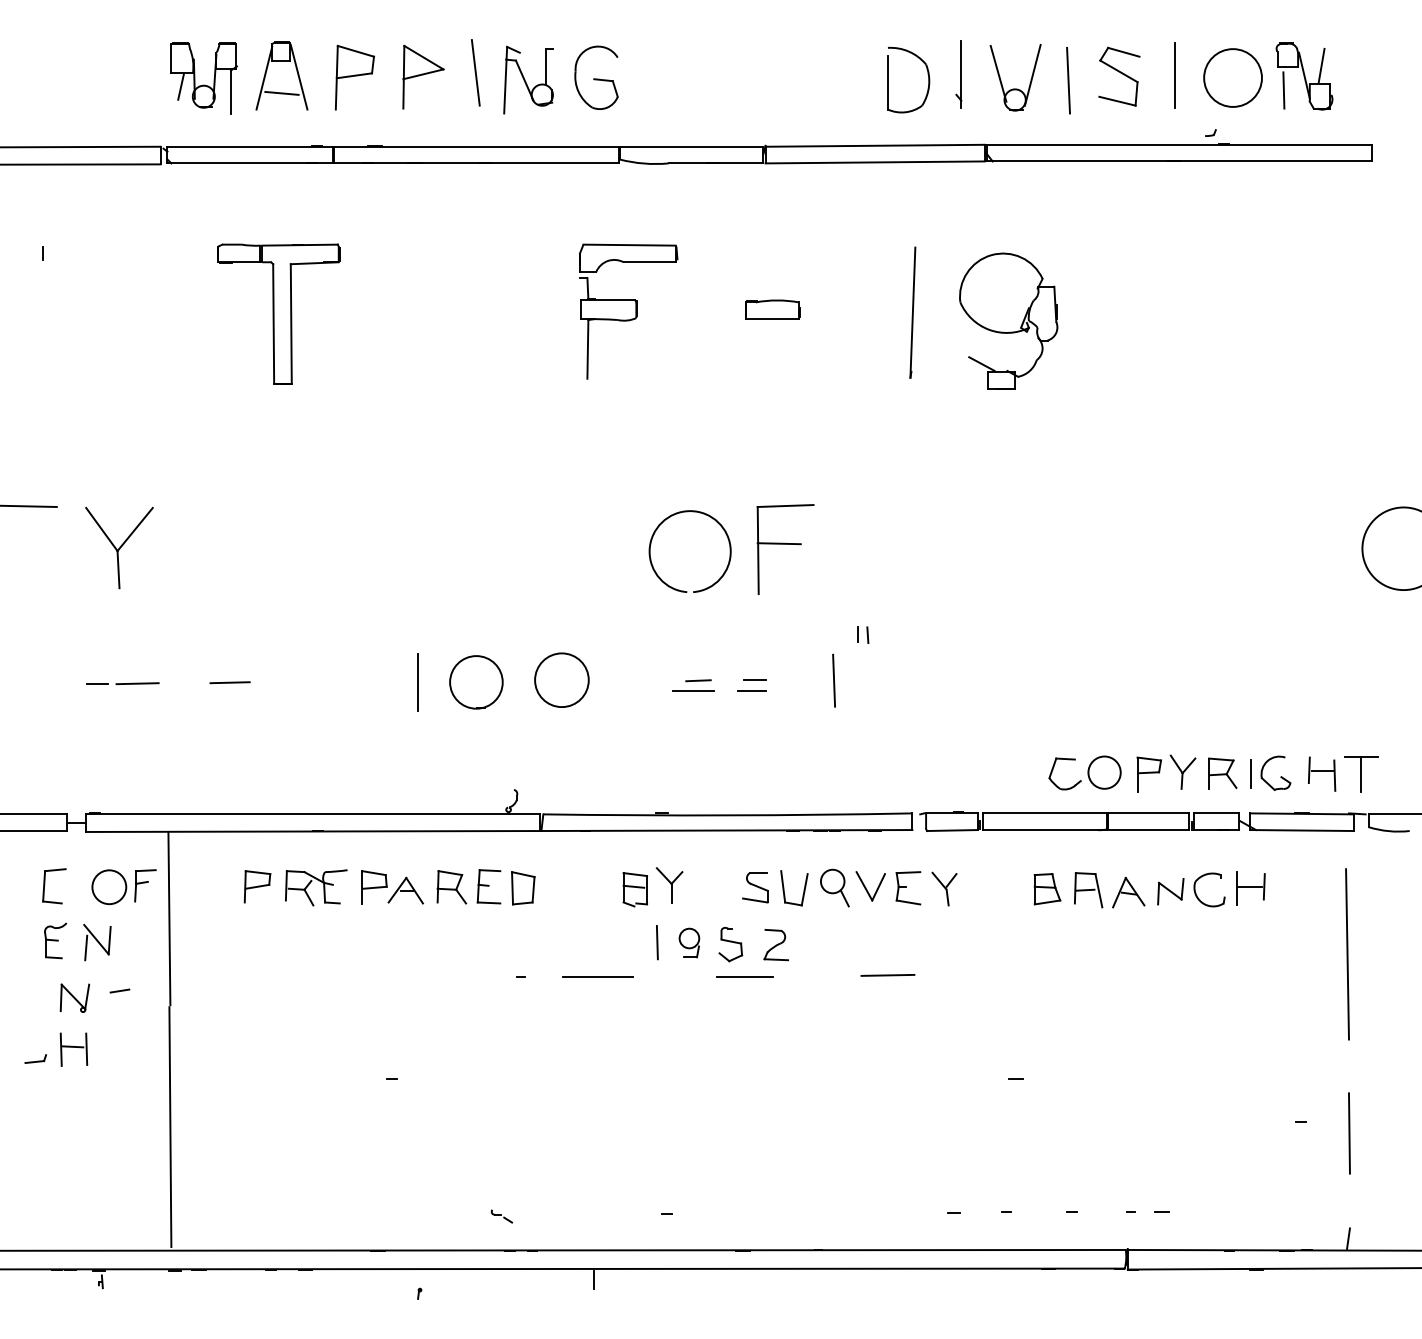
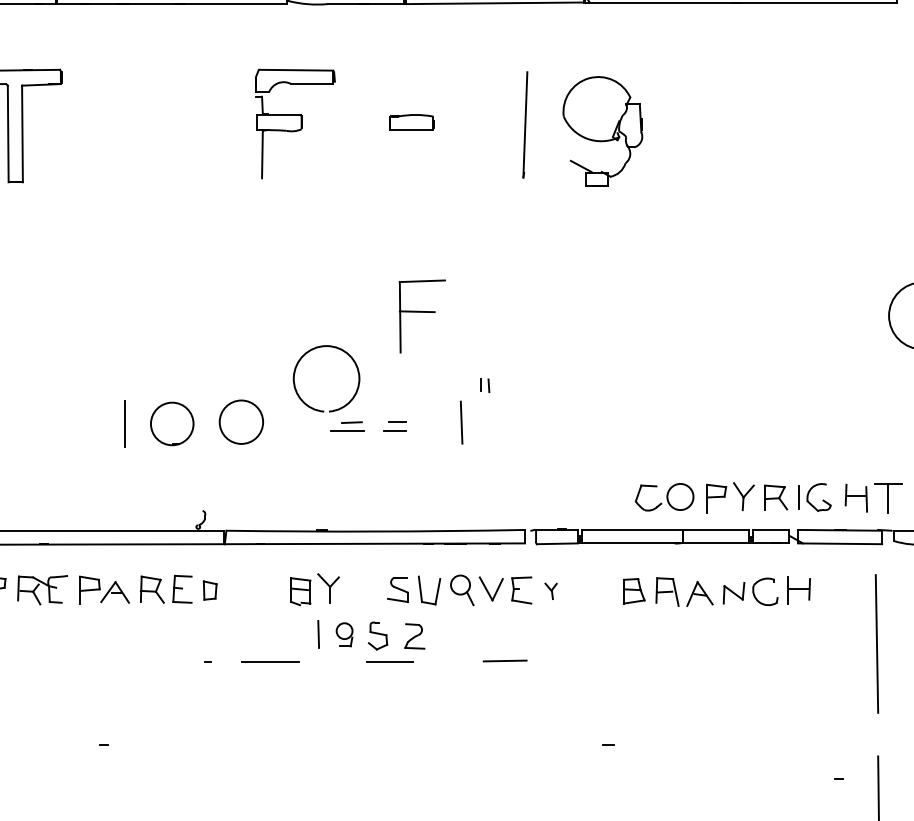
arc: (654, 535) -> (297, 365), moved
part: (523, 888) -> (210, 590), size x0.7
part: (944, 888) -> (550, 590), size x0.6

